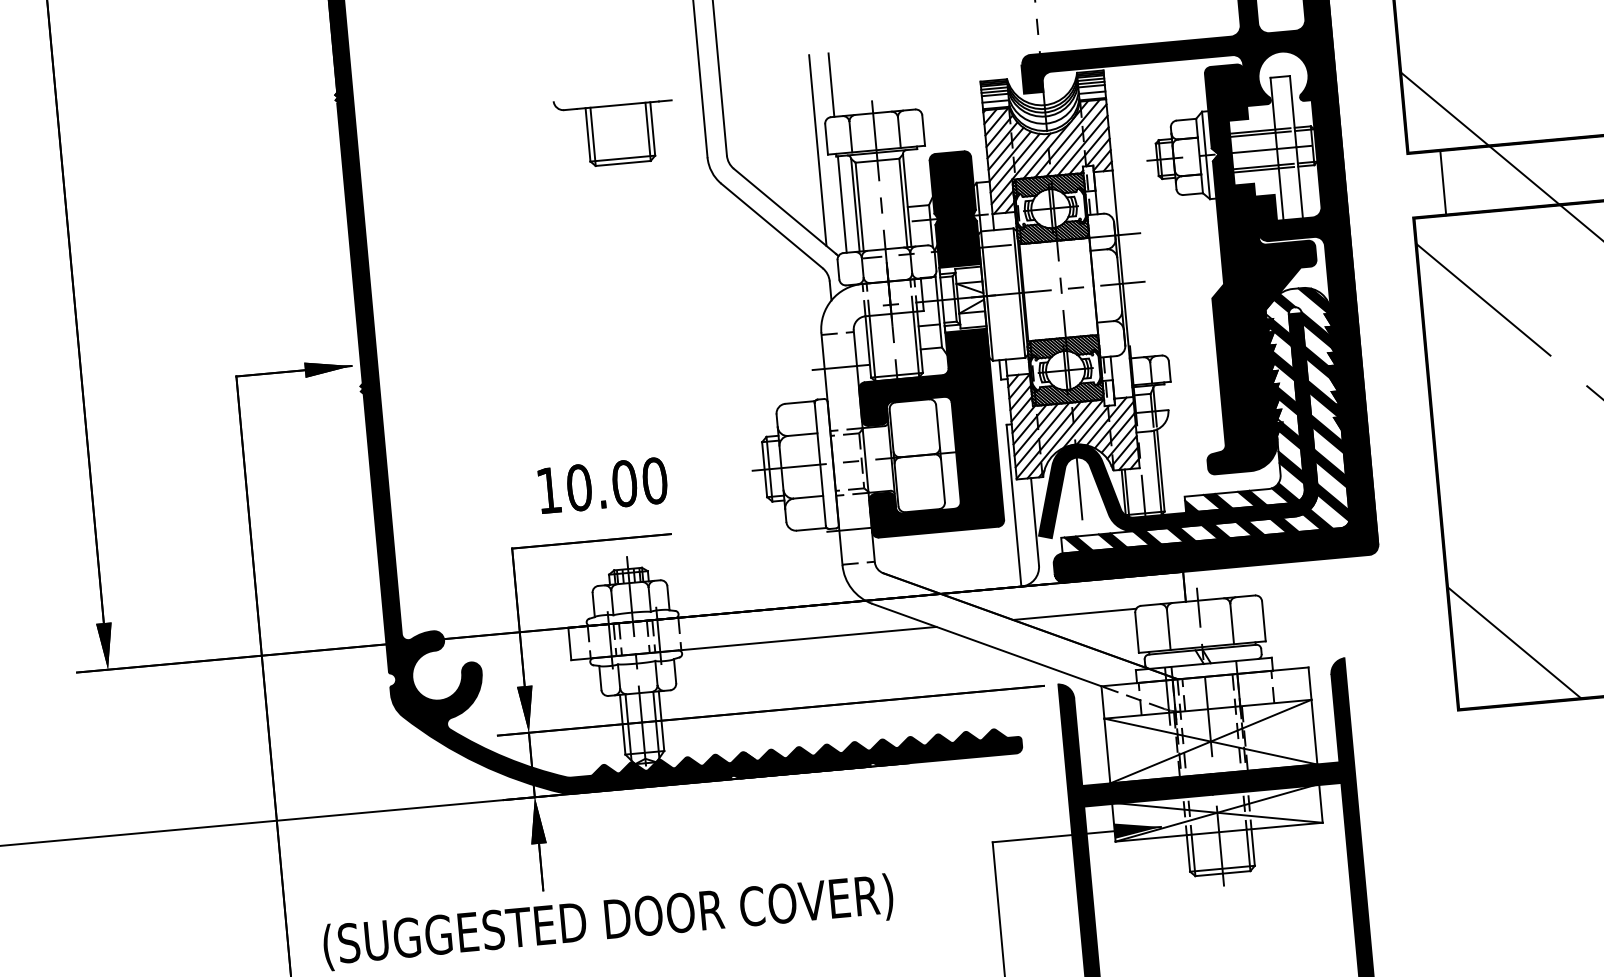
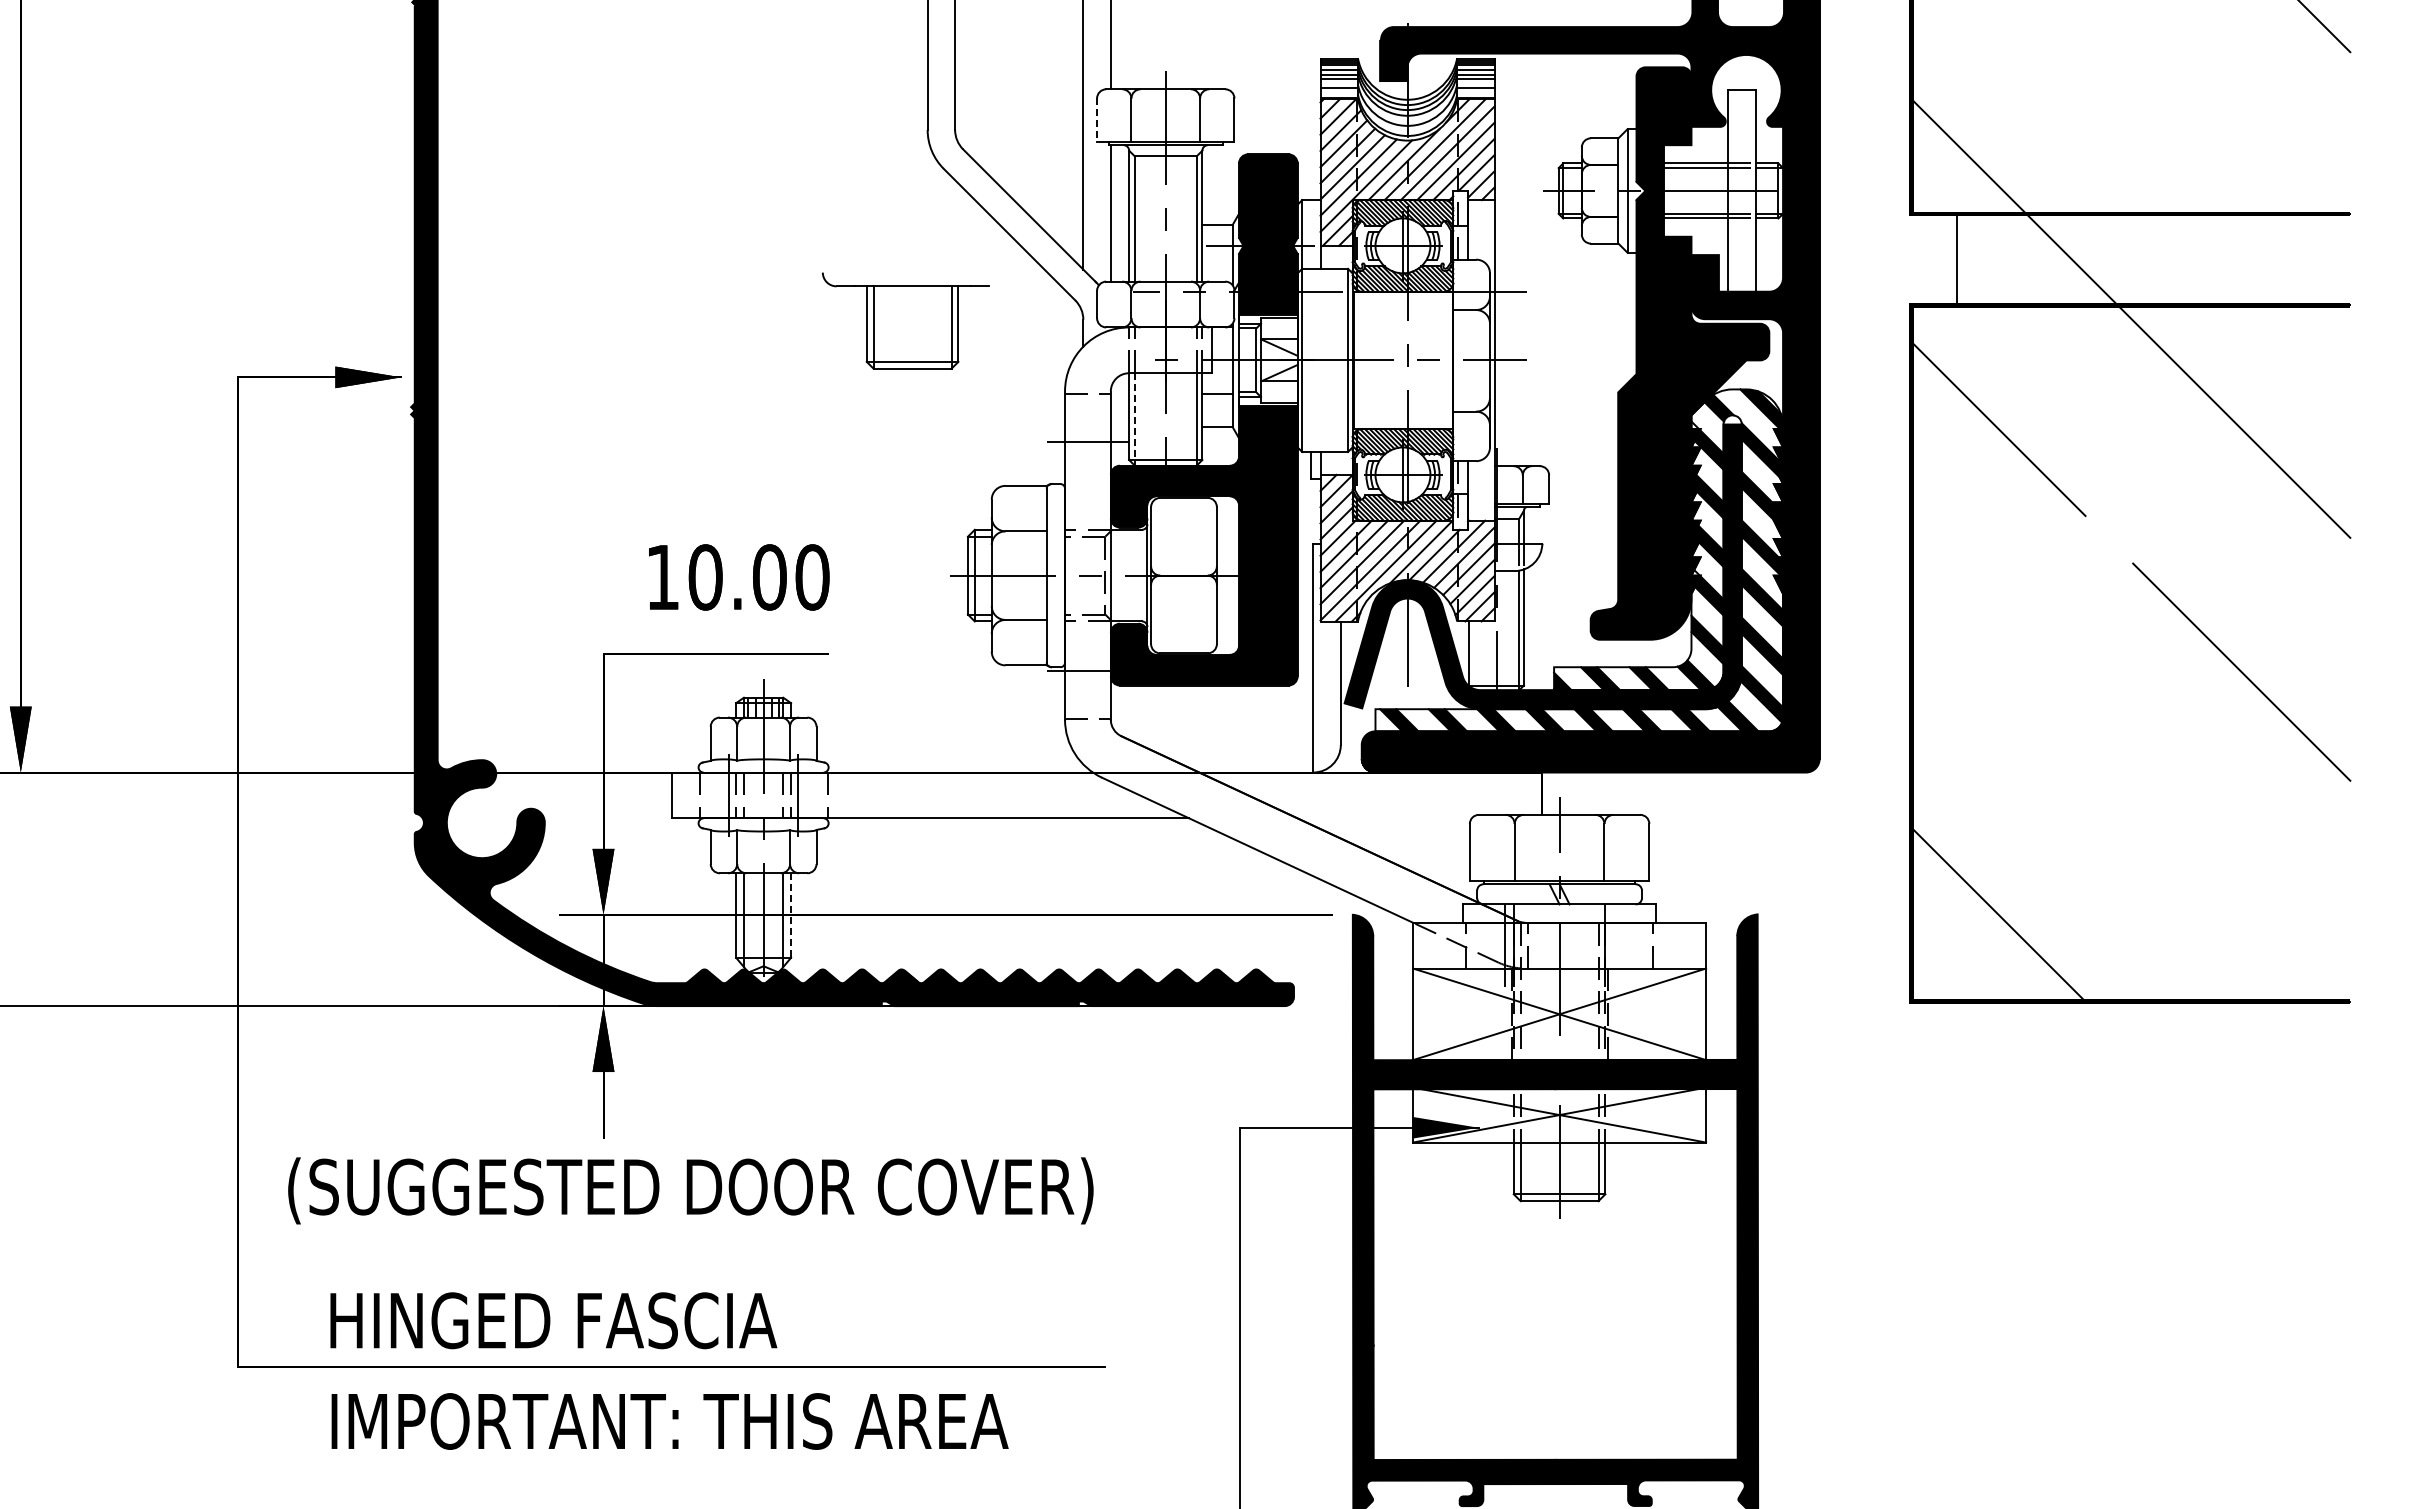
part: (615, 129) -> (905, 320), moved
line: (826, 139) -> (1097, 120), solid -> dashed
line: (872, 348) -> (1134, 419), solid -> dashed
line: (1127, 493) -> (1473, 655), removed
line: (1074, 614) -> (1384, 818), removed
line: (661, 721) -> (791, 916), solid -> dashed

